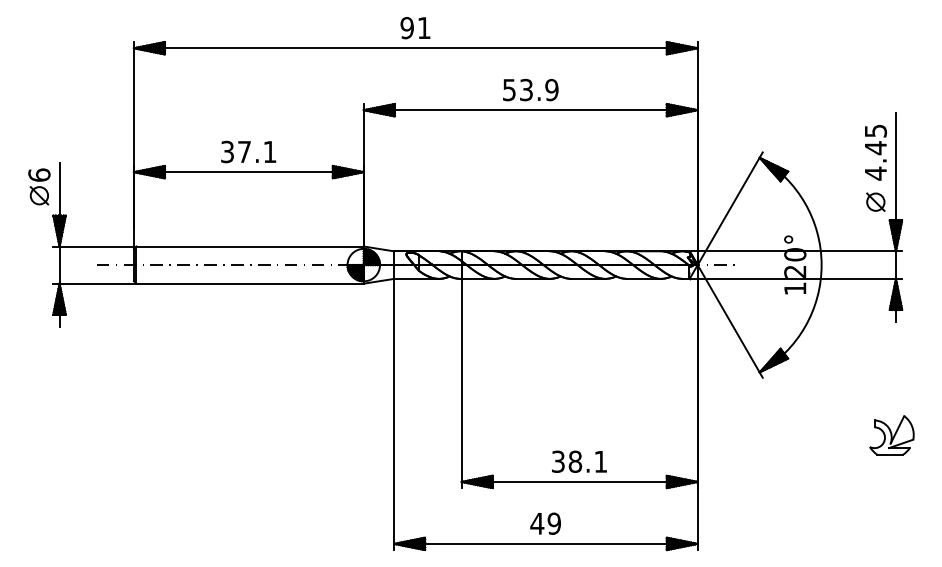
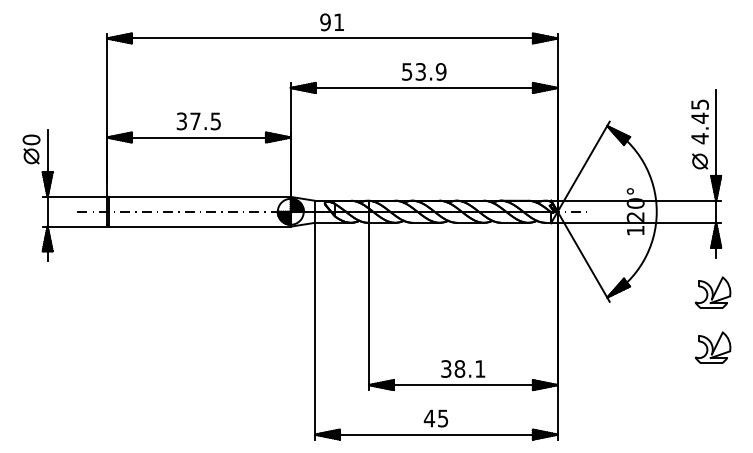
text: (269, 152) -> (215, 121), 37.1 -> 37.5
text: (39, 174) -> (31, 139), 6 -> 0
part: (891, 366) -> (712, 292), added
text: (553, 523) -> (442, 418), 49 -> 45

